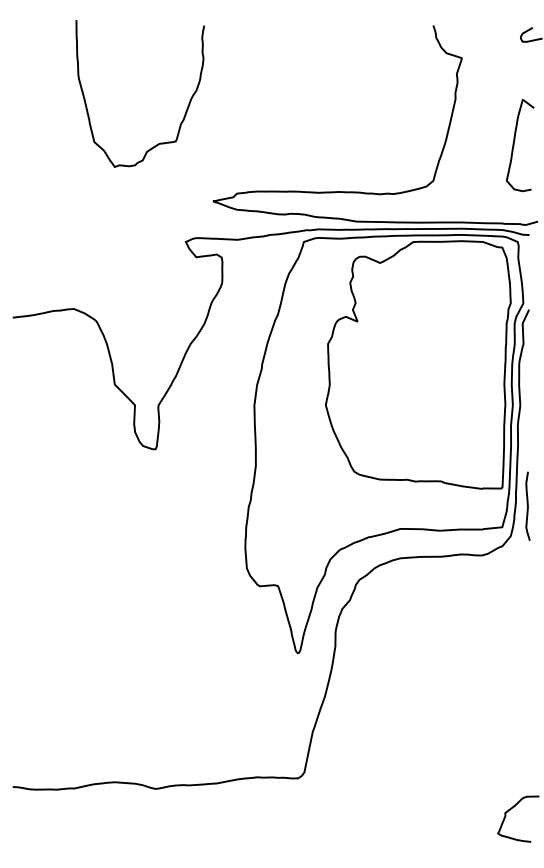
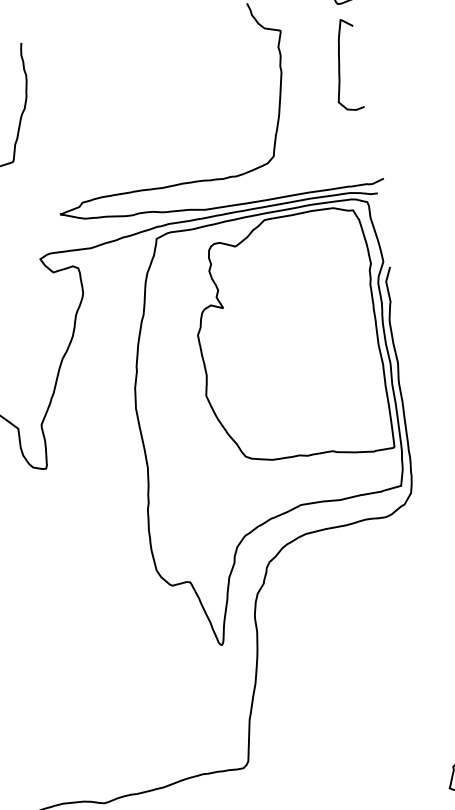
curve: (514, 145) -> (340, 66), moved
curve: (527, 505) -> (422, 460), removed

